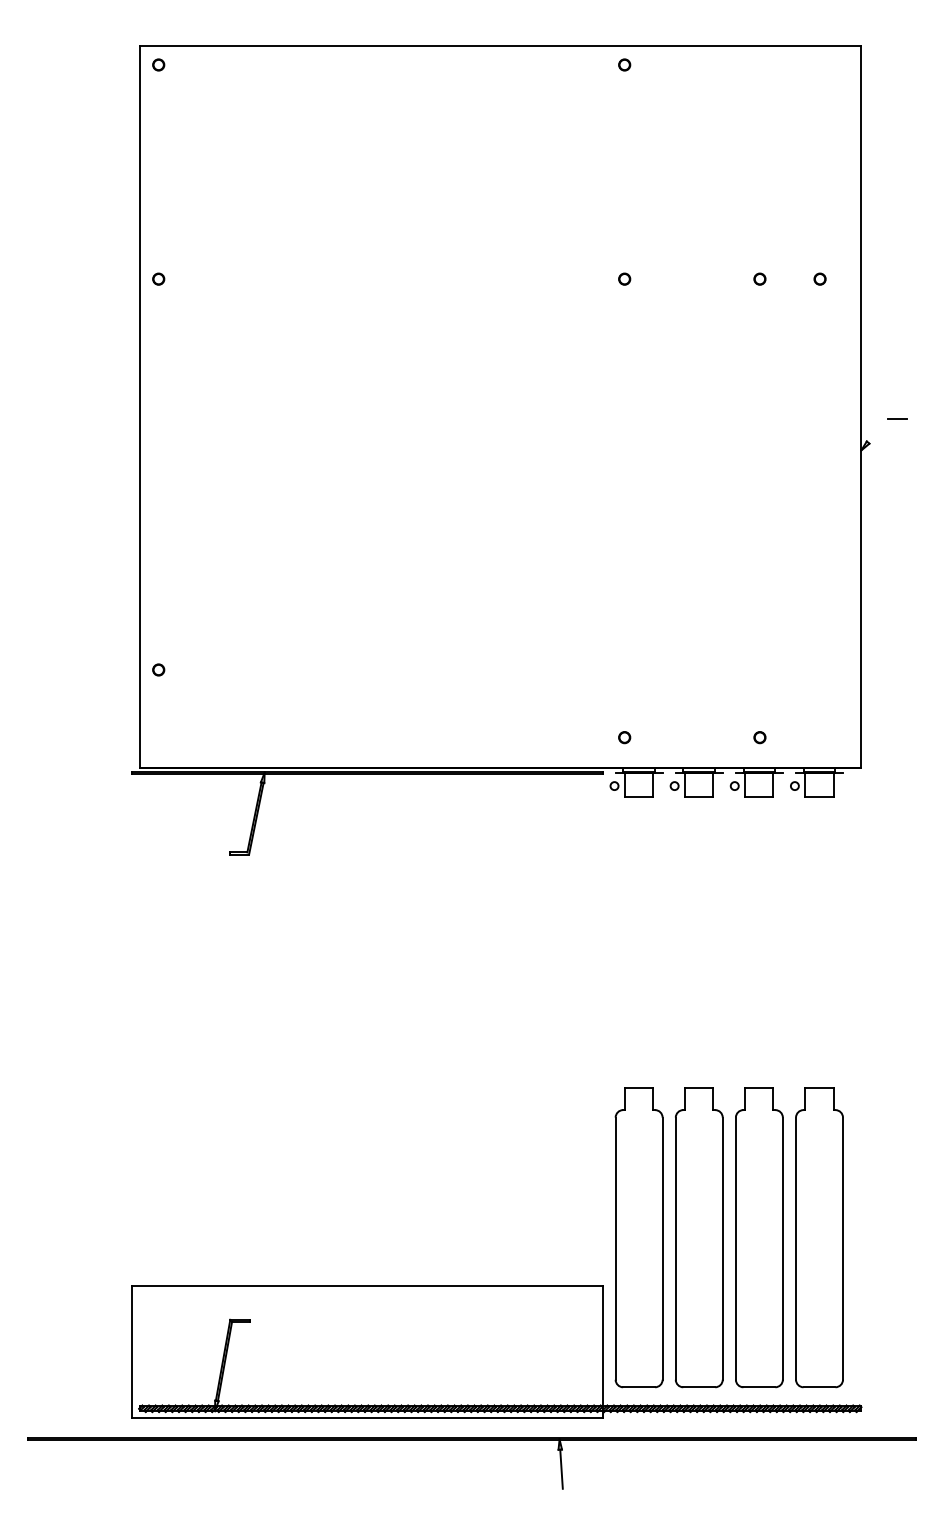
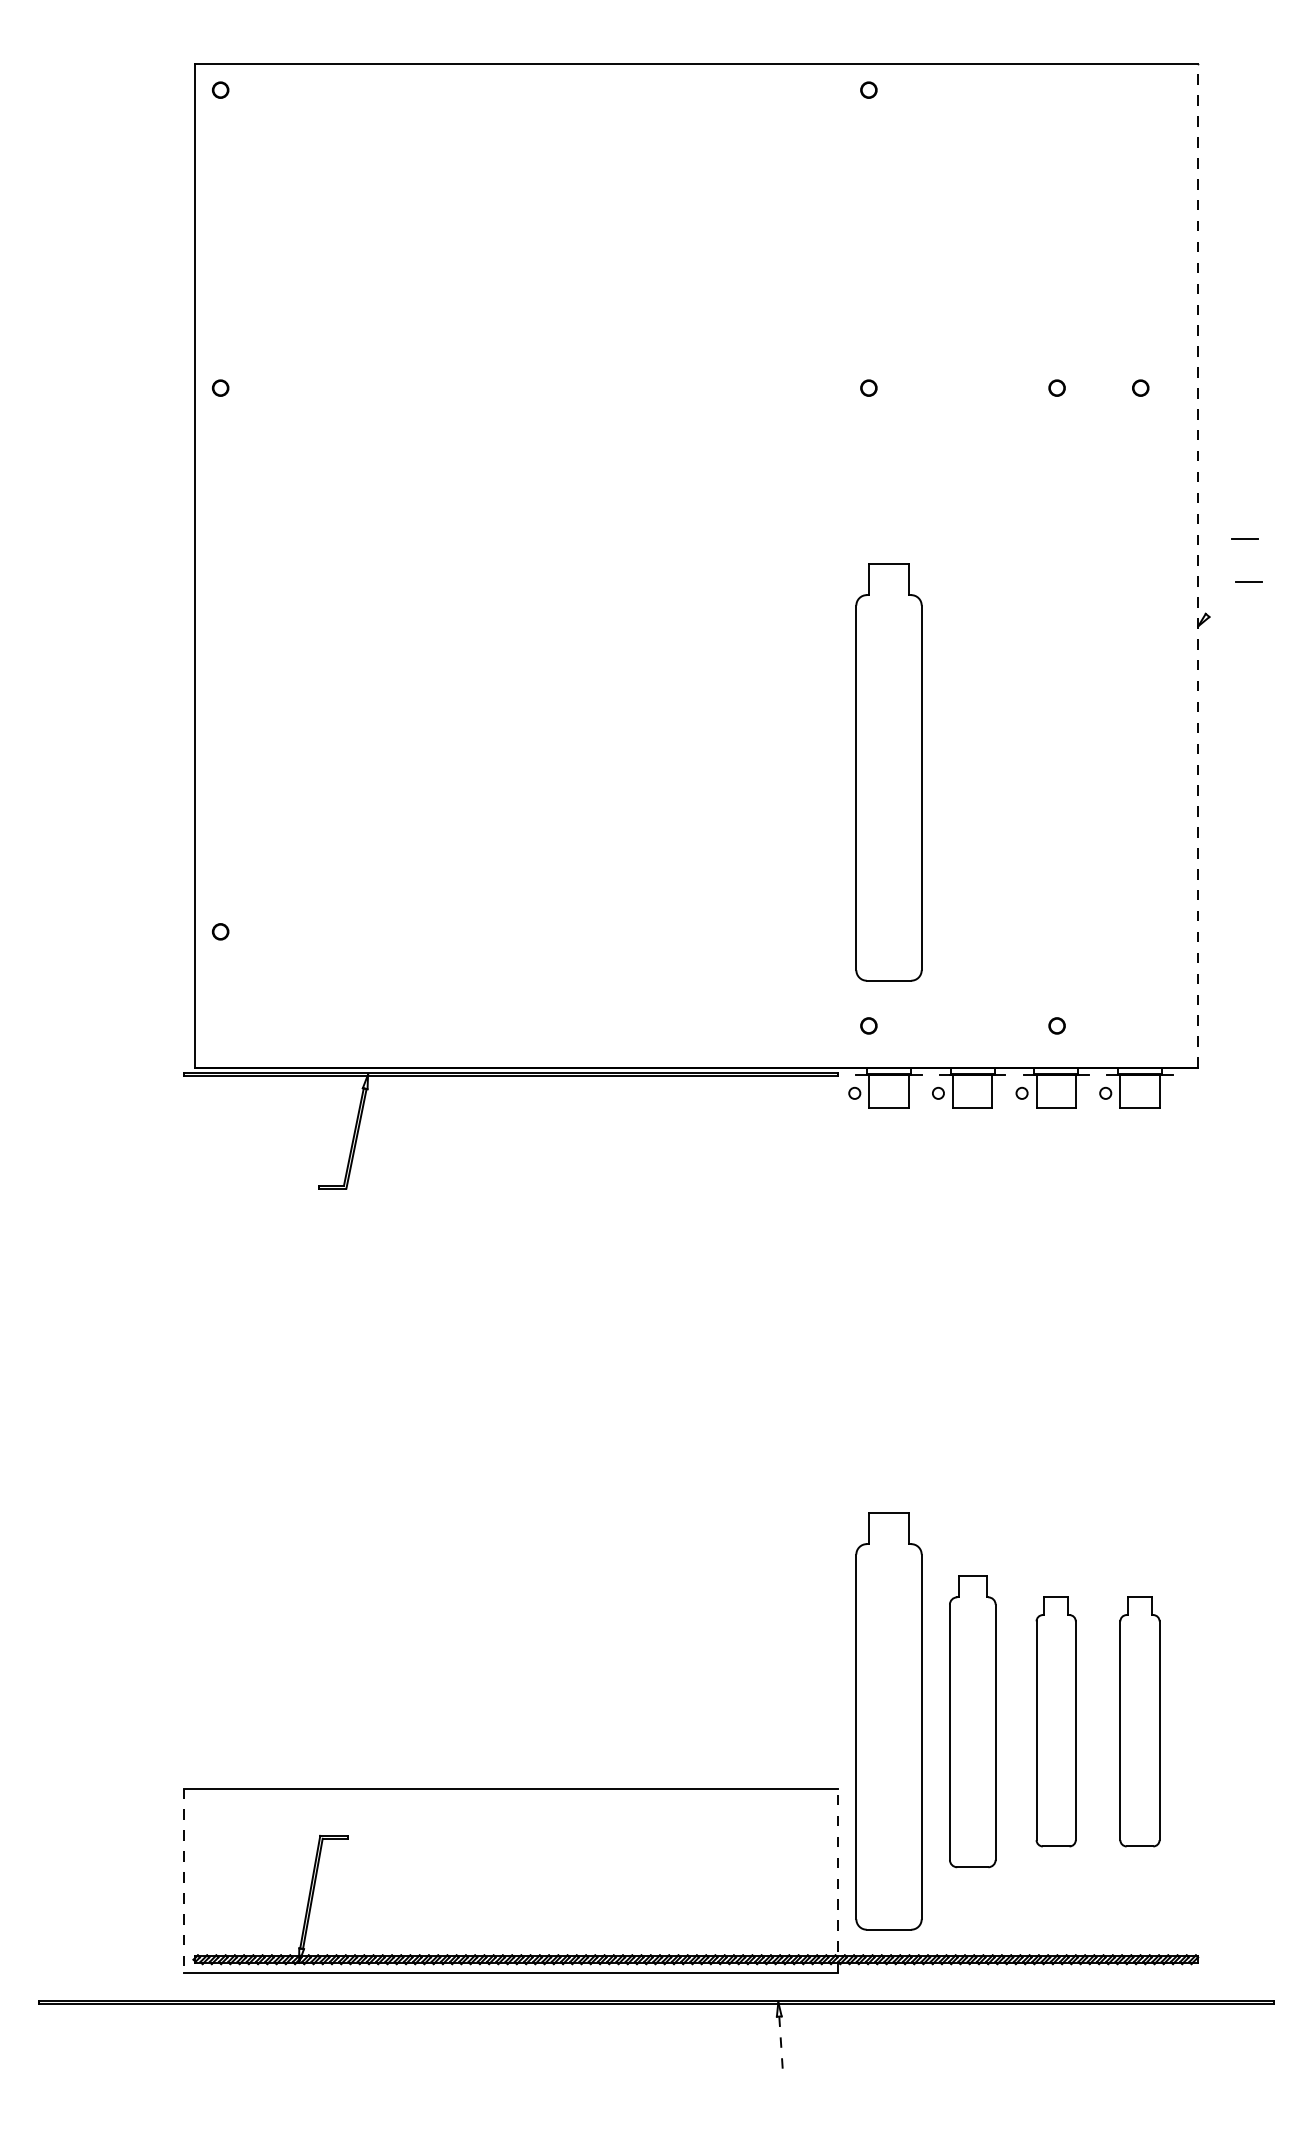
line: (894, 387) -> (1244, 538), added
line: (861, 406) -> (1198, 565), solid -> dashed
part: (638, 555) -> (888, 772), added
part: (699, 1237) -> (972, 1721), size x0.7
part: (758, 1237) -> (1055, 1721), size x0.6
part: (819, 1237) -> (1139, 1721), size x0.6
line: (602, 1351) -> (838, 1880), solid -> dashed
line: (132, 1352) -> (183, 1881), solid -> dashed
line: (561, 1469) -> (781, 2044), solid -> dashed

